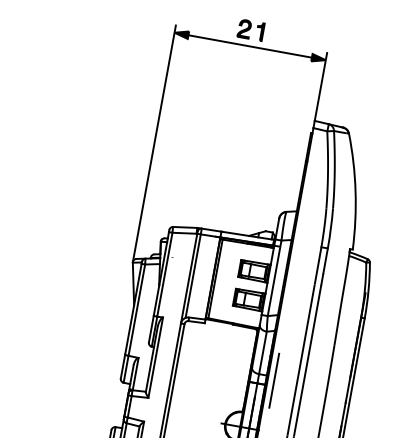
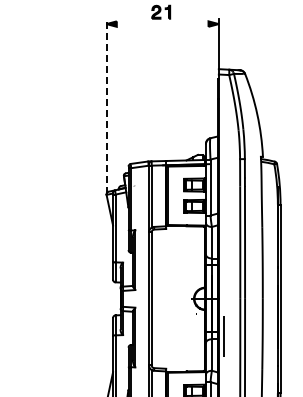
line: (249, 46) -> (162, 24), removed
line: (154, 143) -> (106, 106), solid -> dashed
line: (274, 379) -> (223, 260), removed

